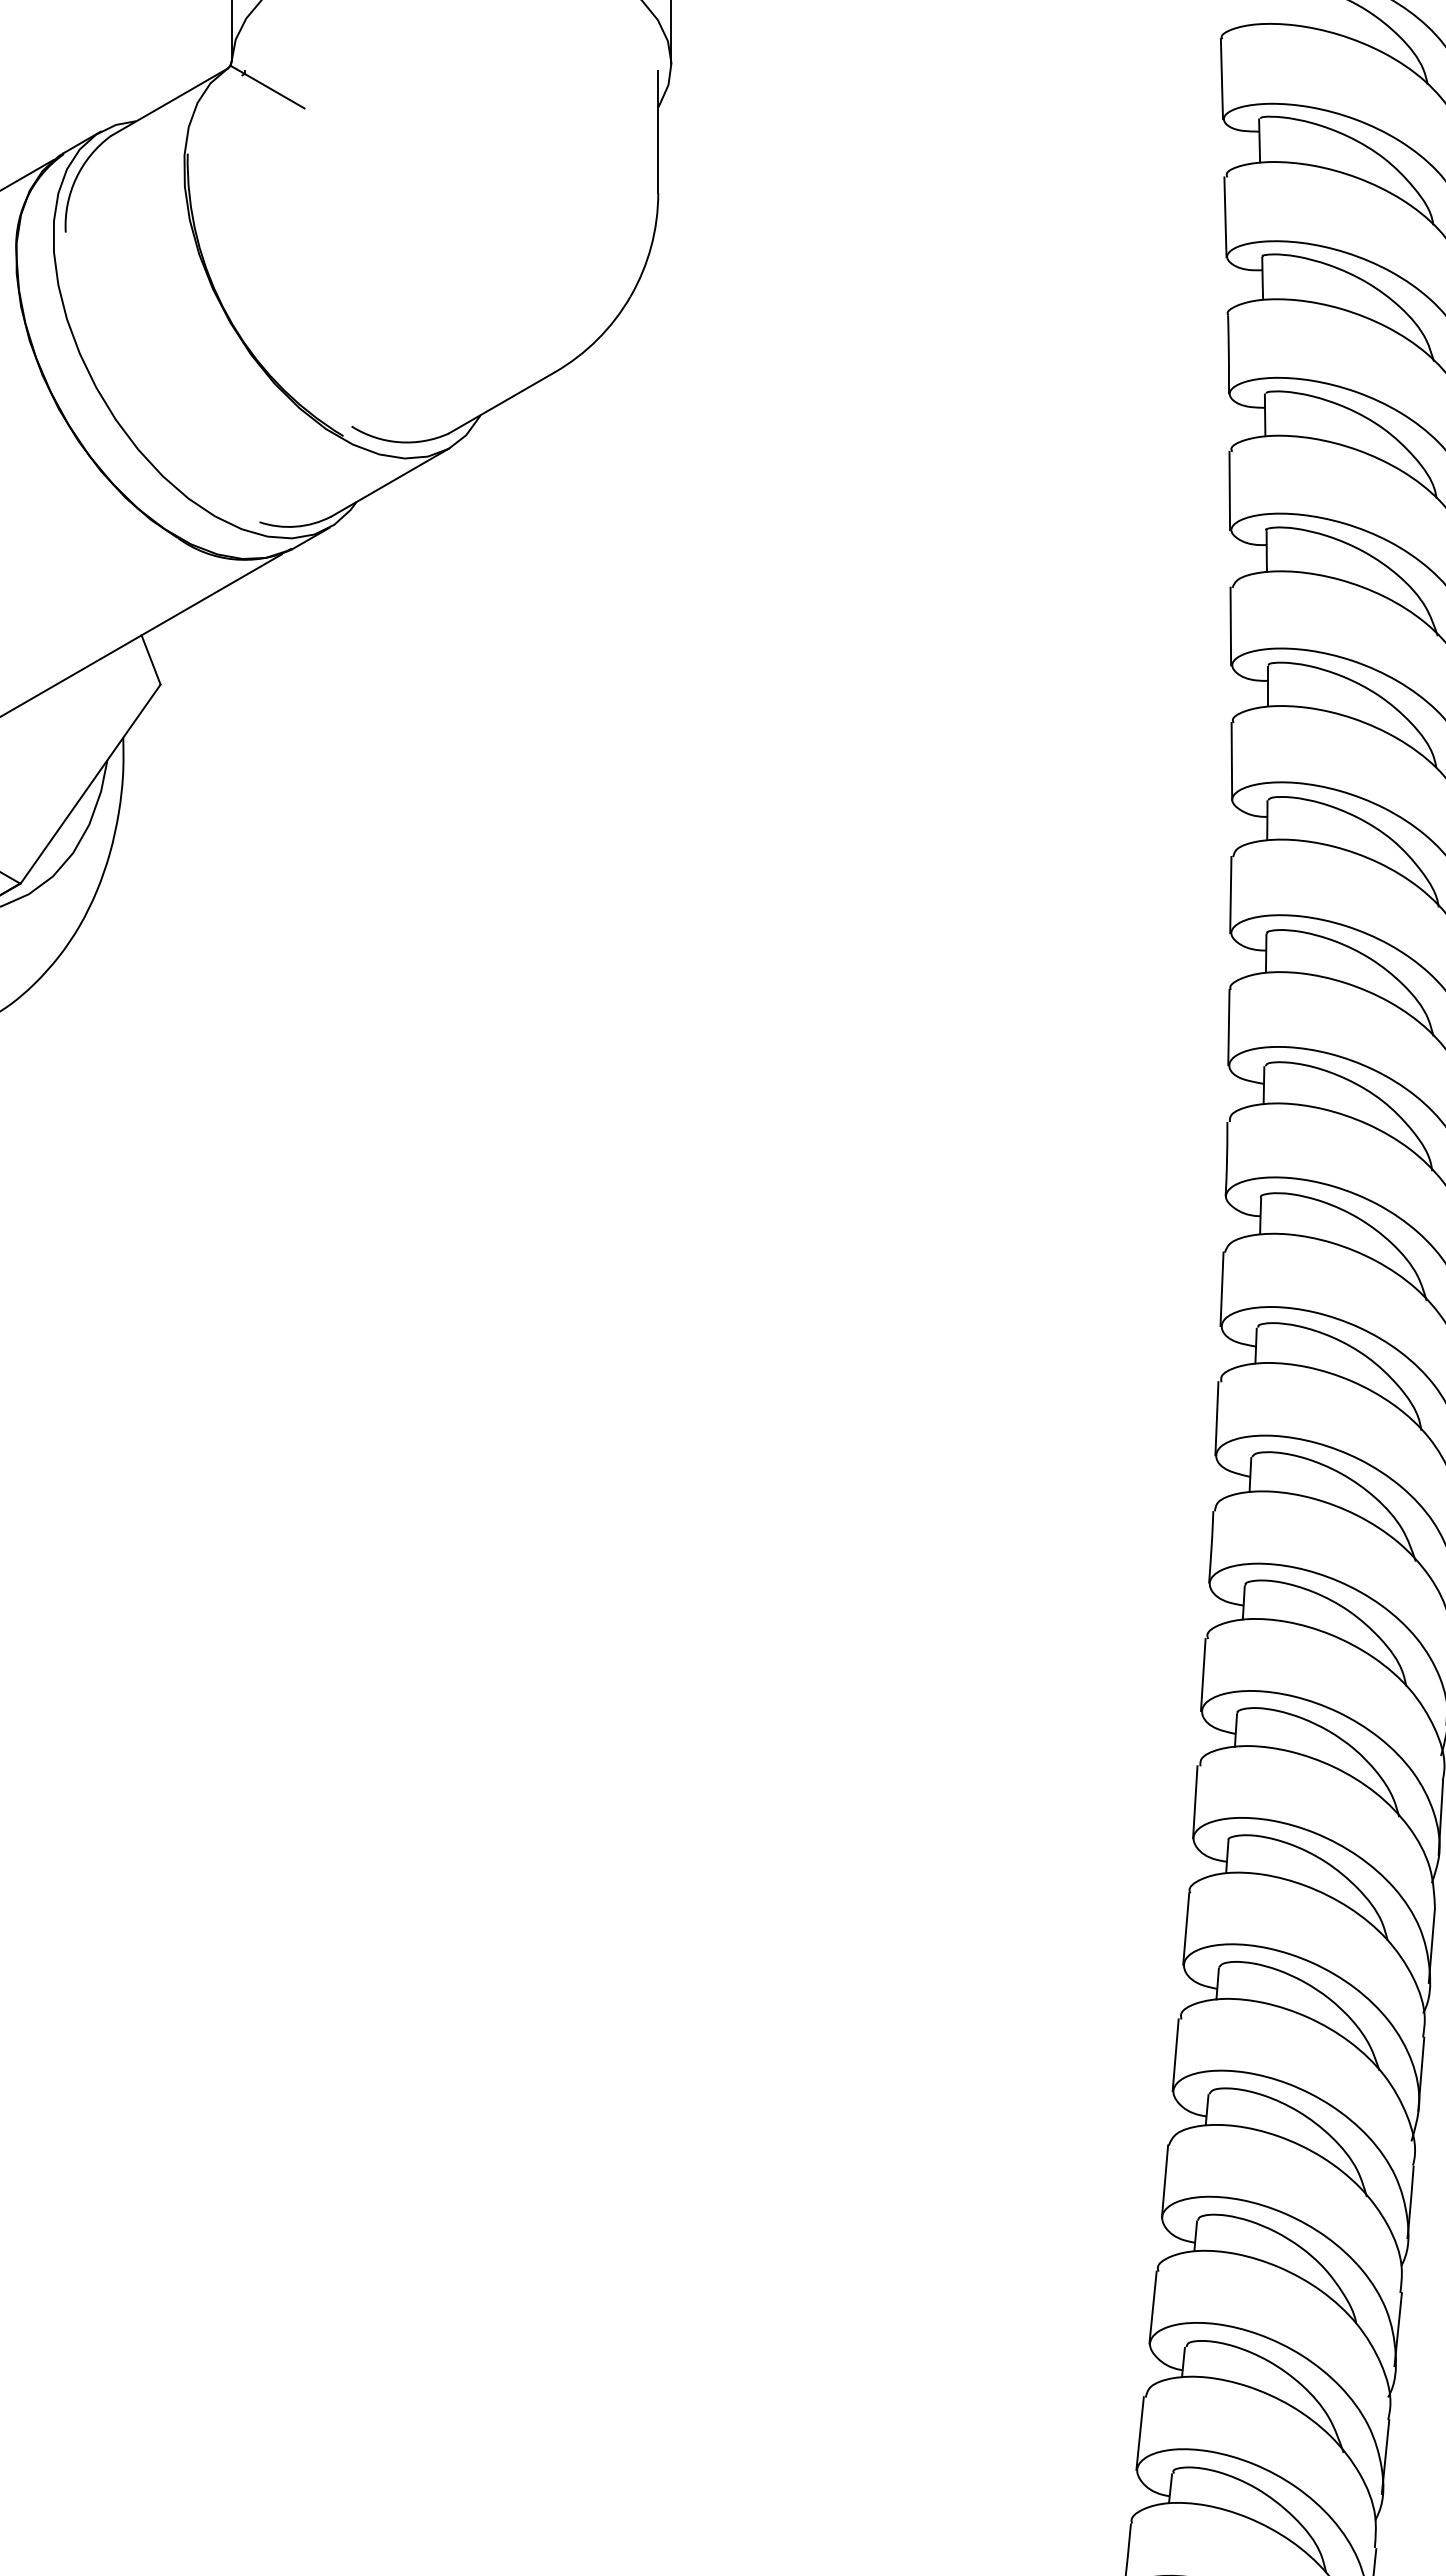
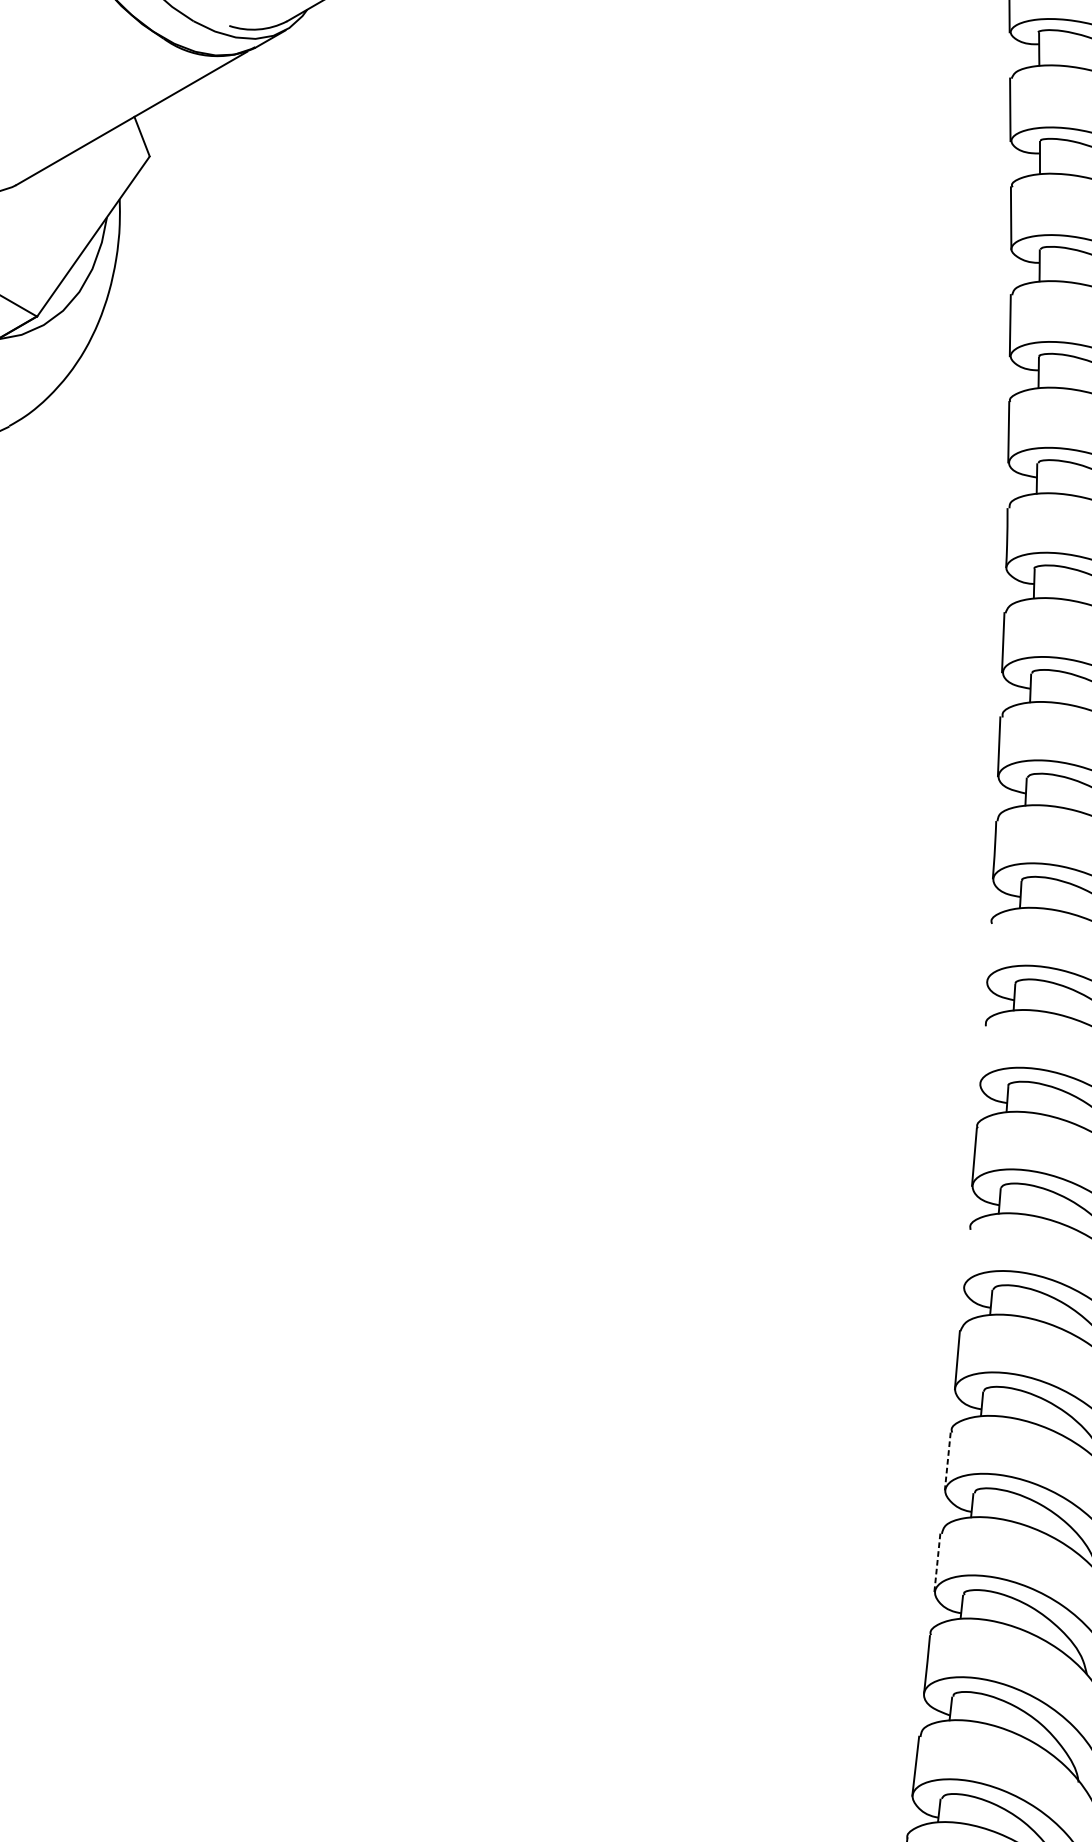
line: (1203, 1674) -> (988, 952), removed
line: (1195, 1802) -> (981, 1055), removed
line: (1175, 2055) -> (965, 1258), removed
line: (1153, 2308) -> (948, 1462), solid -> dashed
line: (1140, 2433) -> (937, 1562), solid -> dashed

